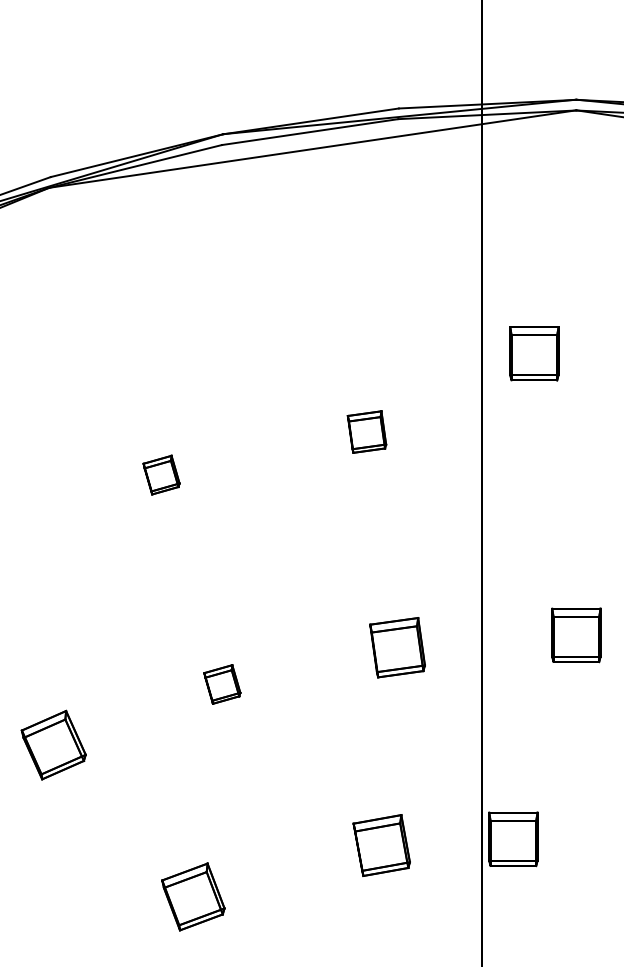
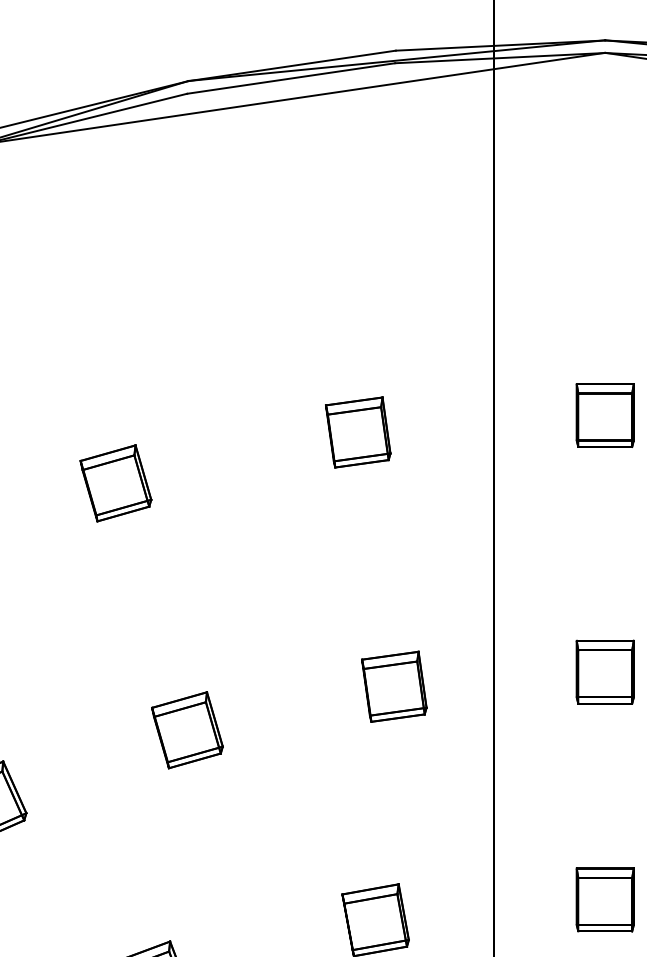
part: (534, 353) -> (605, 415), moved
part: (366, 431) -> (357, 431), size x1.43
part: (161, 474) -> (115, 482), size x1.67
part: (222, 684) -> (187, 730), size x1.67
part: (513, 839) -> (605, 900), moved

